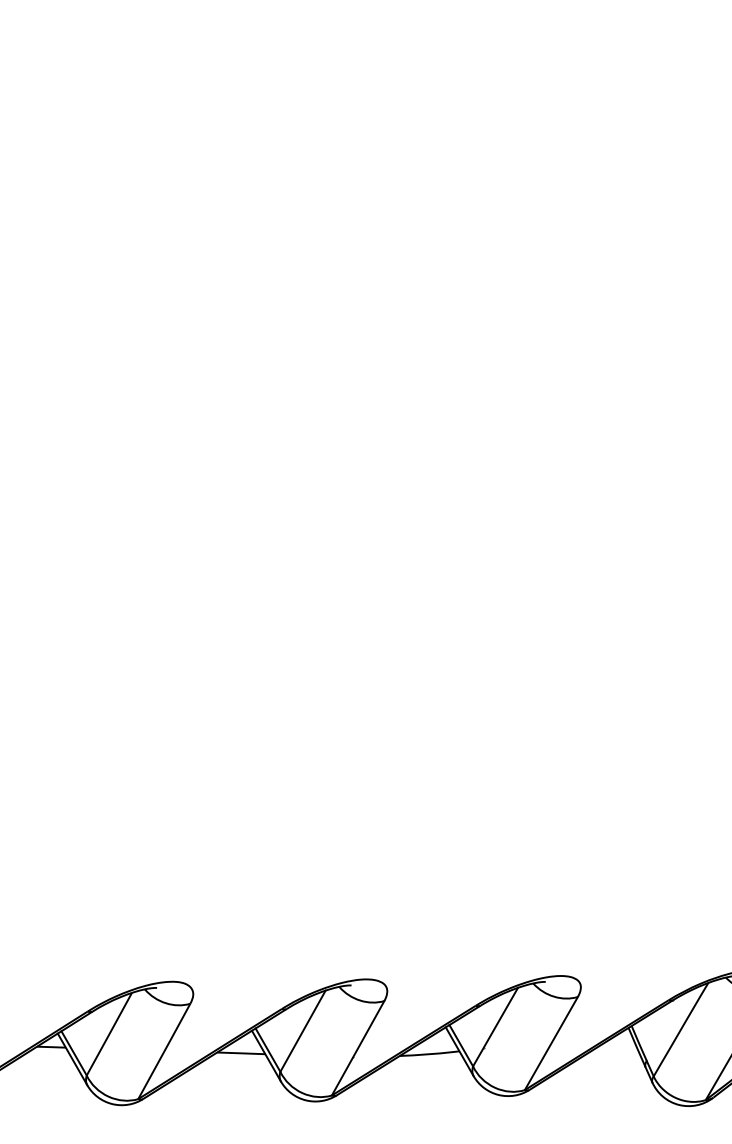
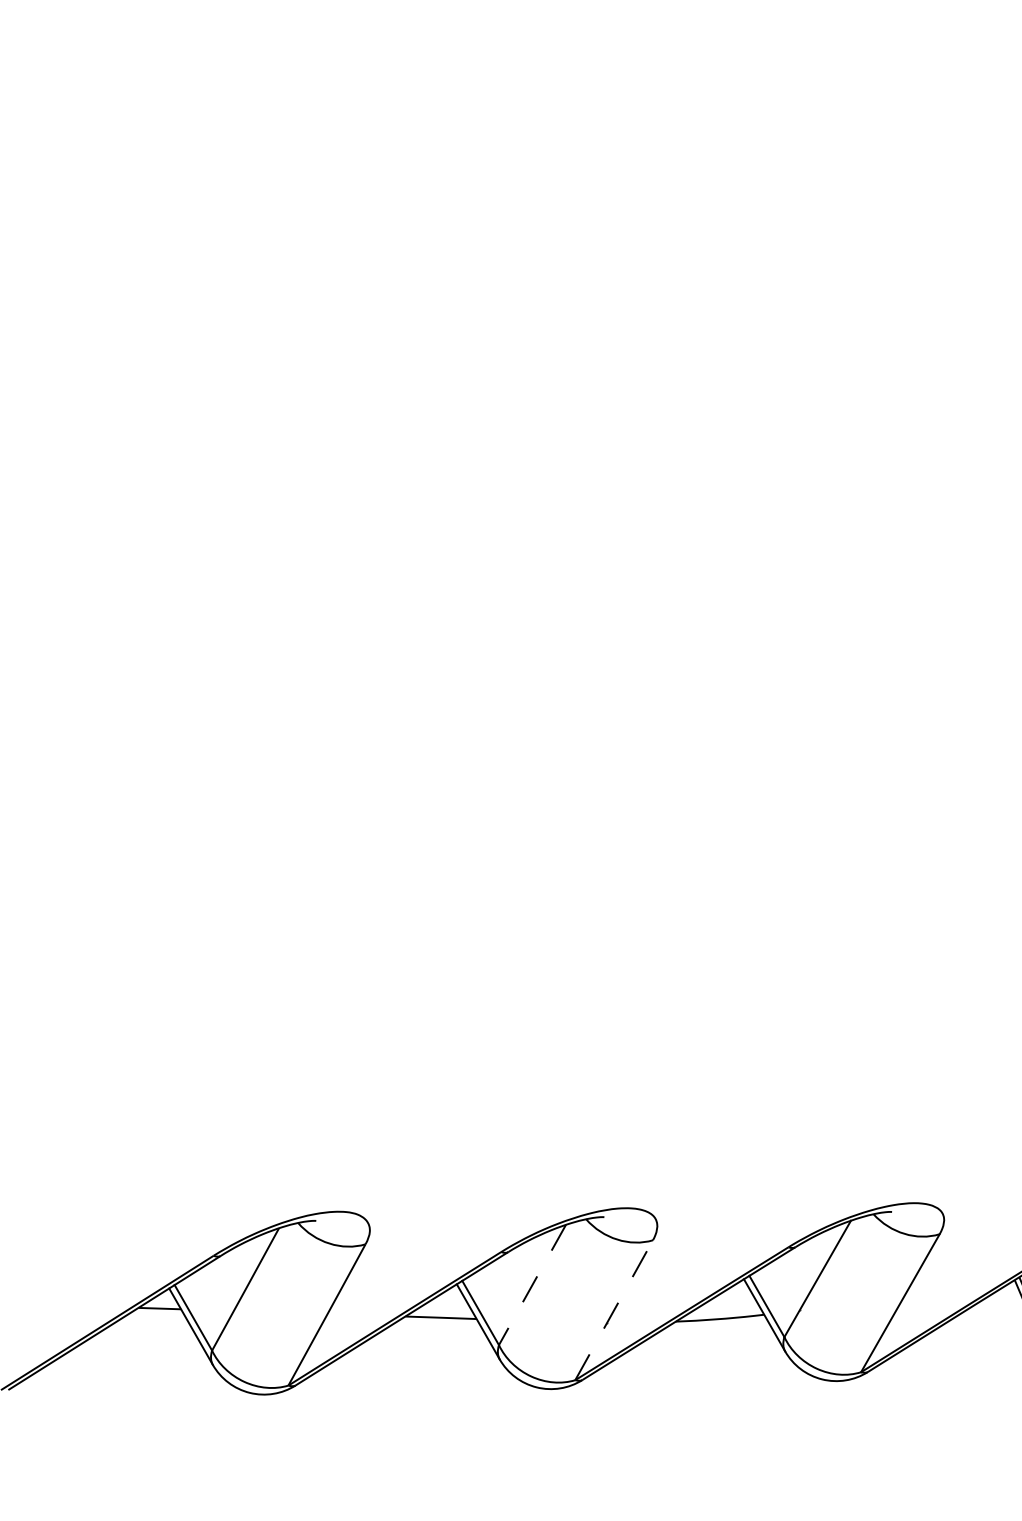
line: (302, 1031) -> (531, 1285), solid -> dashed
line: (358, 1047) -> (614, 1309), solid -> dashed

